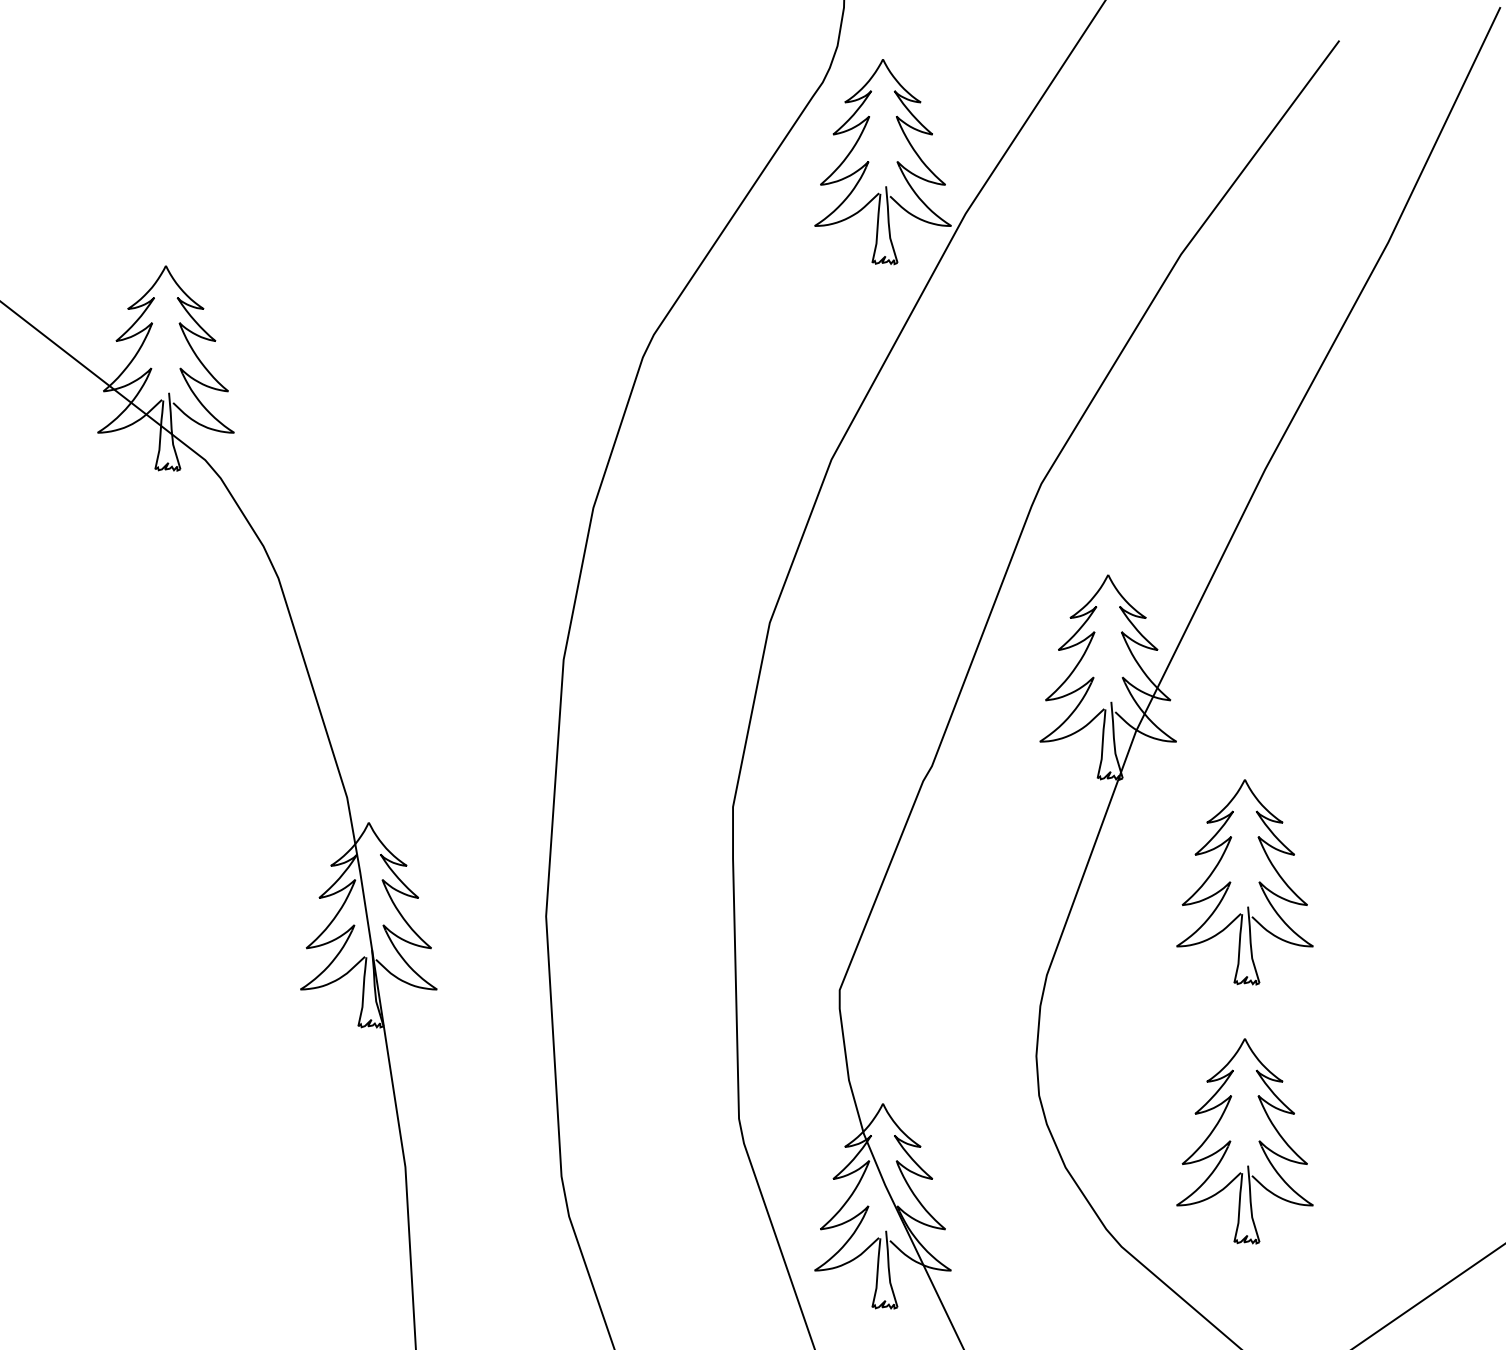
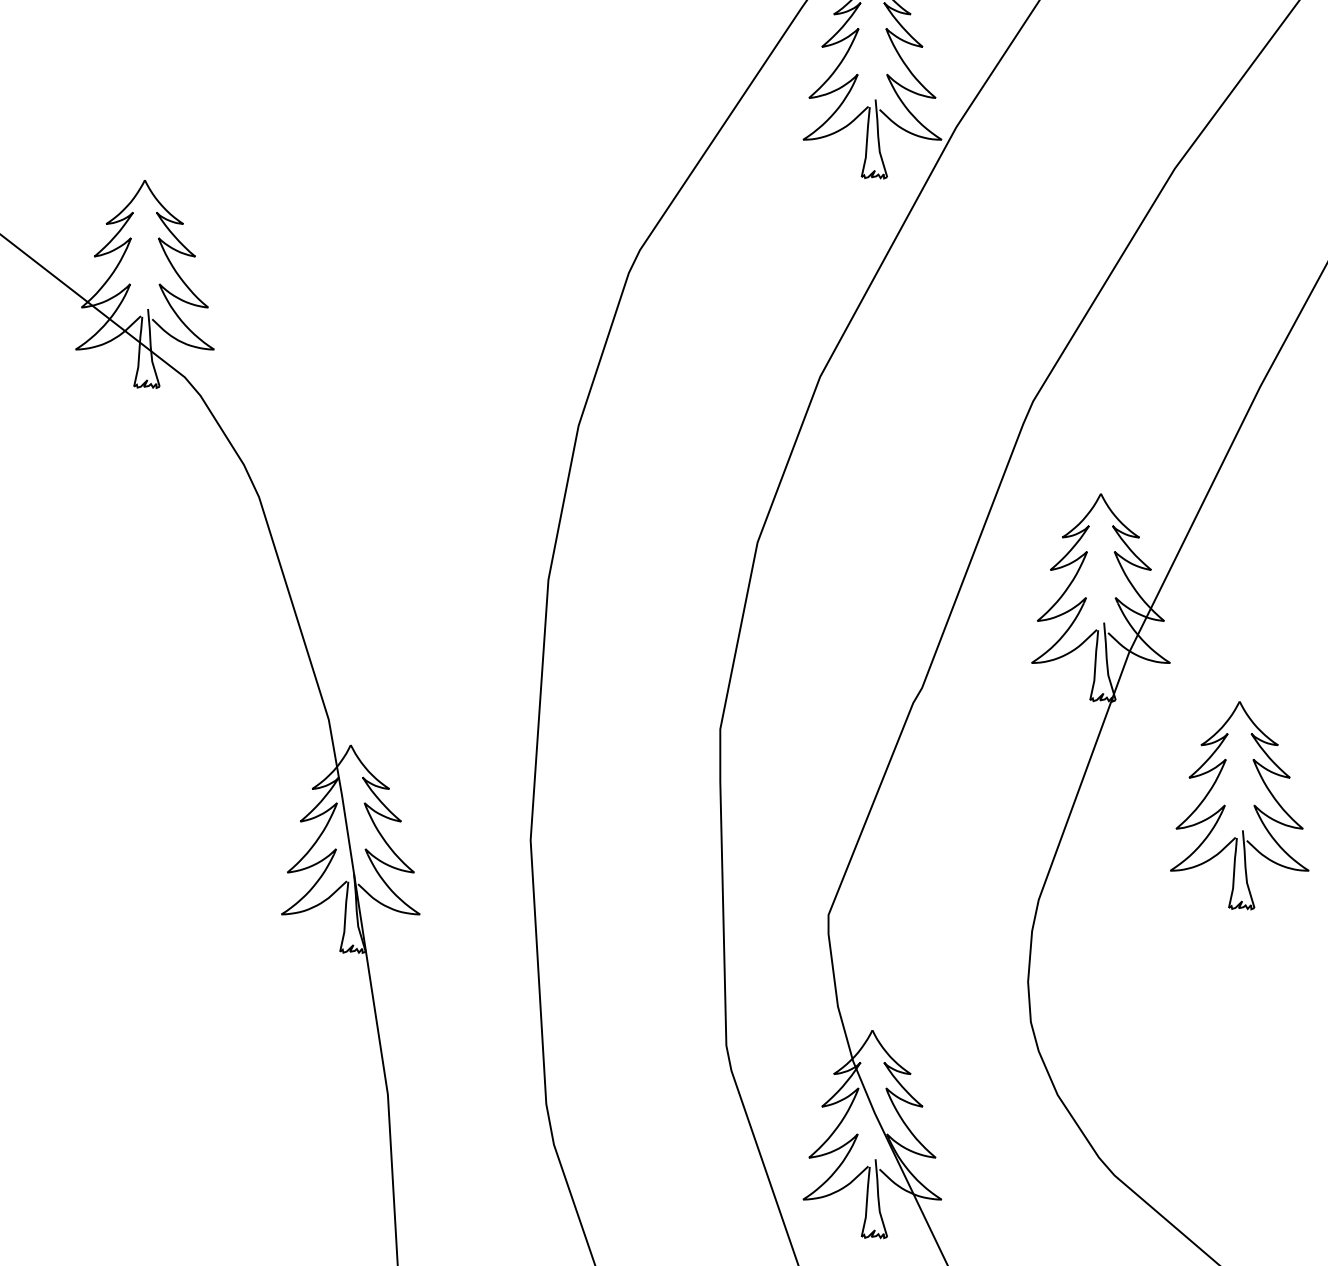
part: (1231, 1141) -> (1226, 1068), removed

